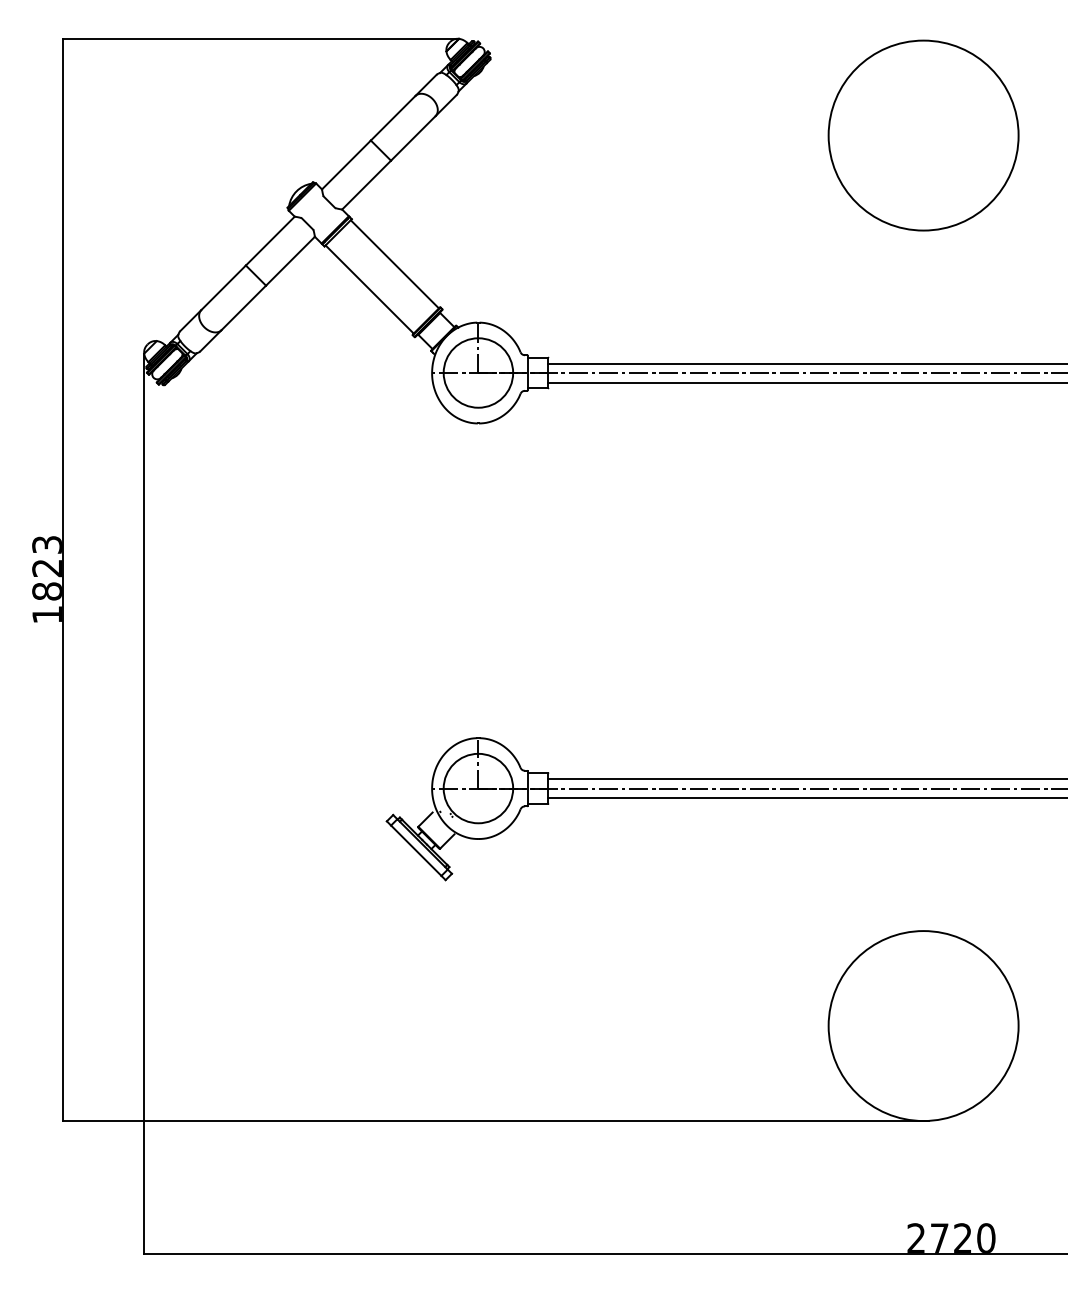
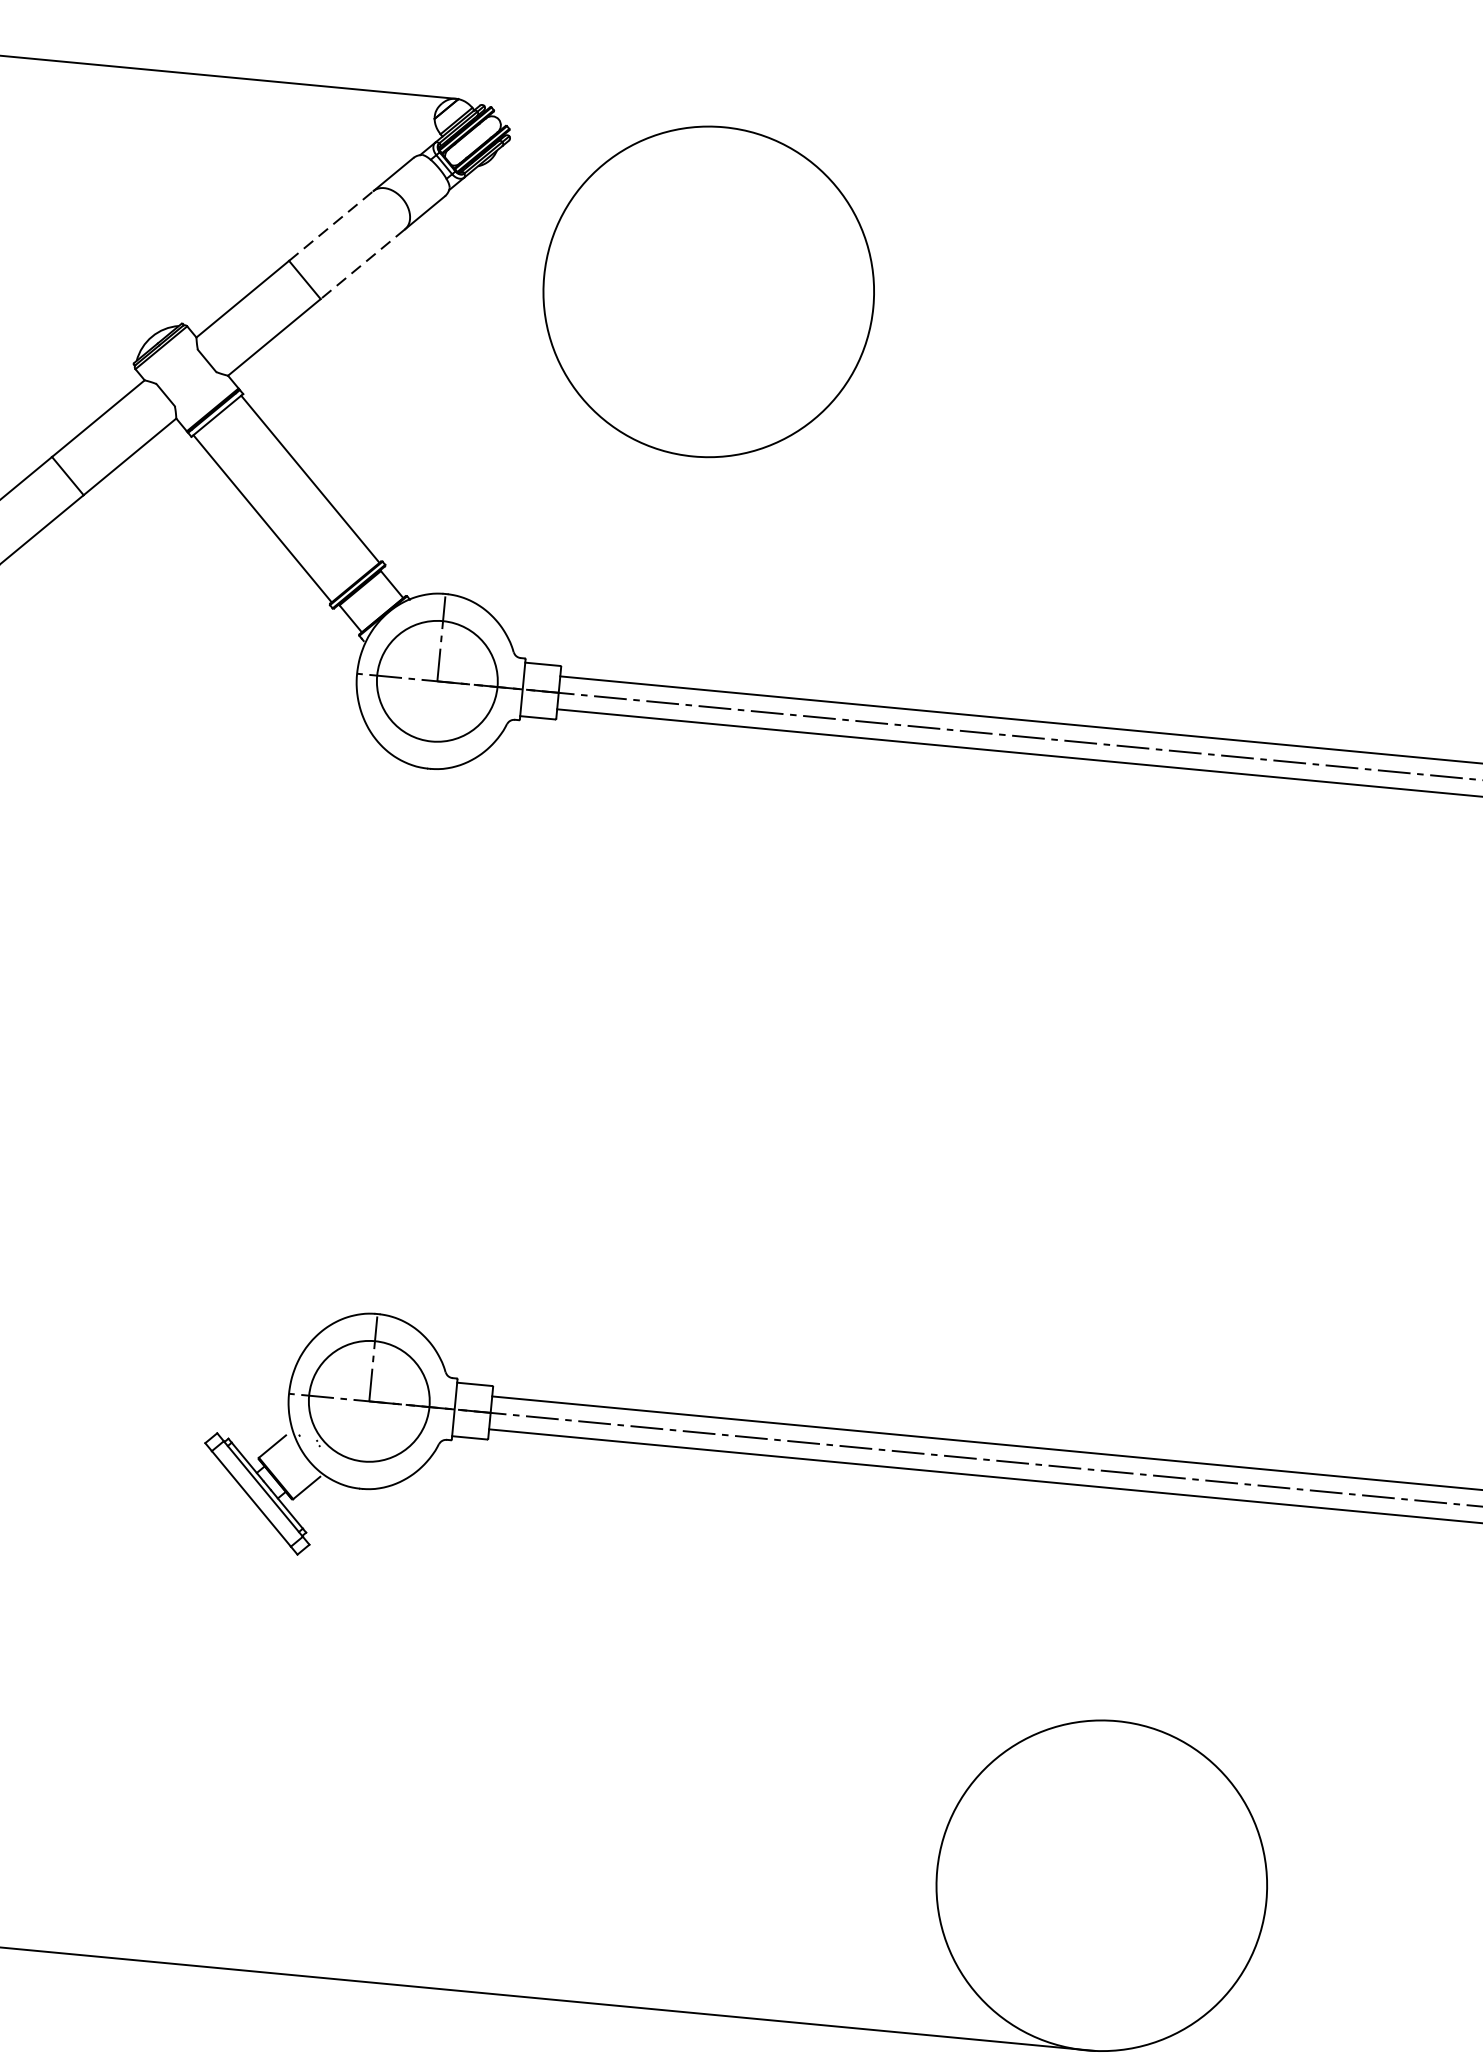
line: (393, 117) -> (332, 224), solid -> dashed
circle: (923, 135) -> (708, 291), moved
line: (412, 138) -> (361, 264), solid -> dashed

